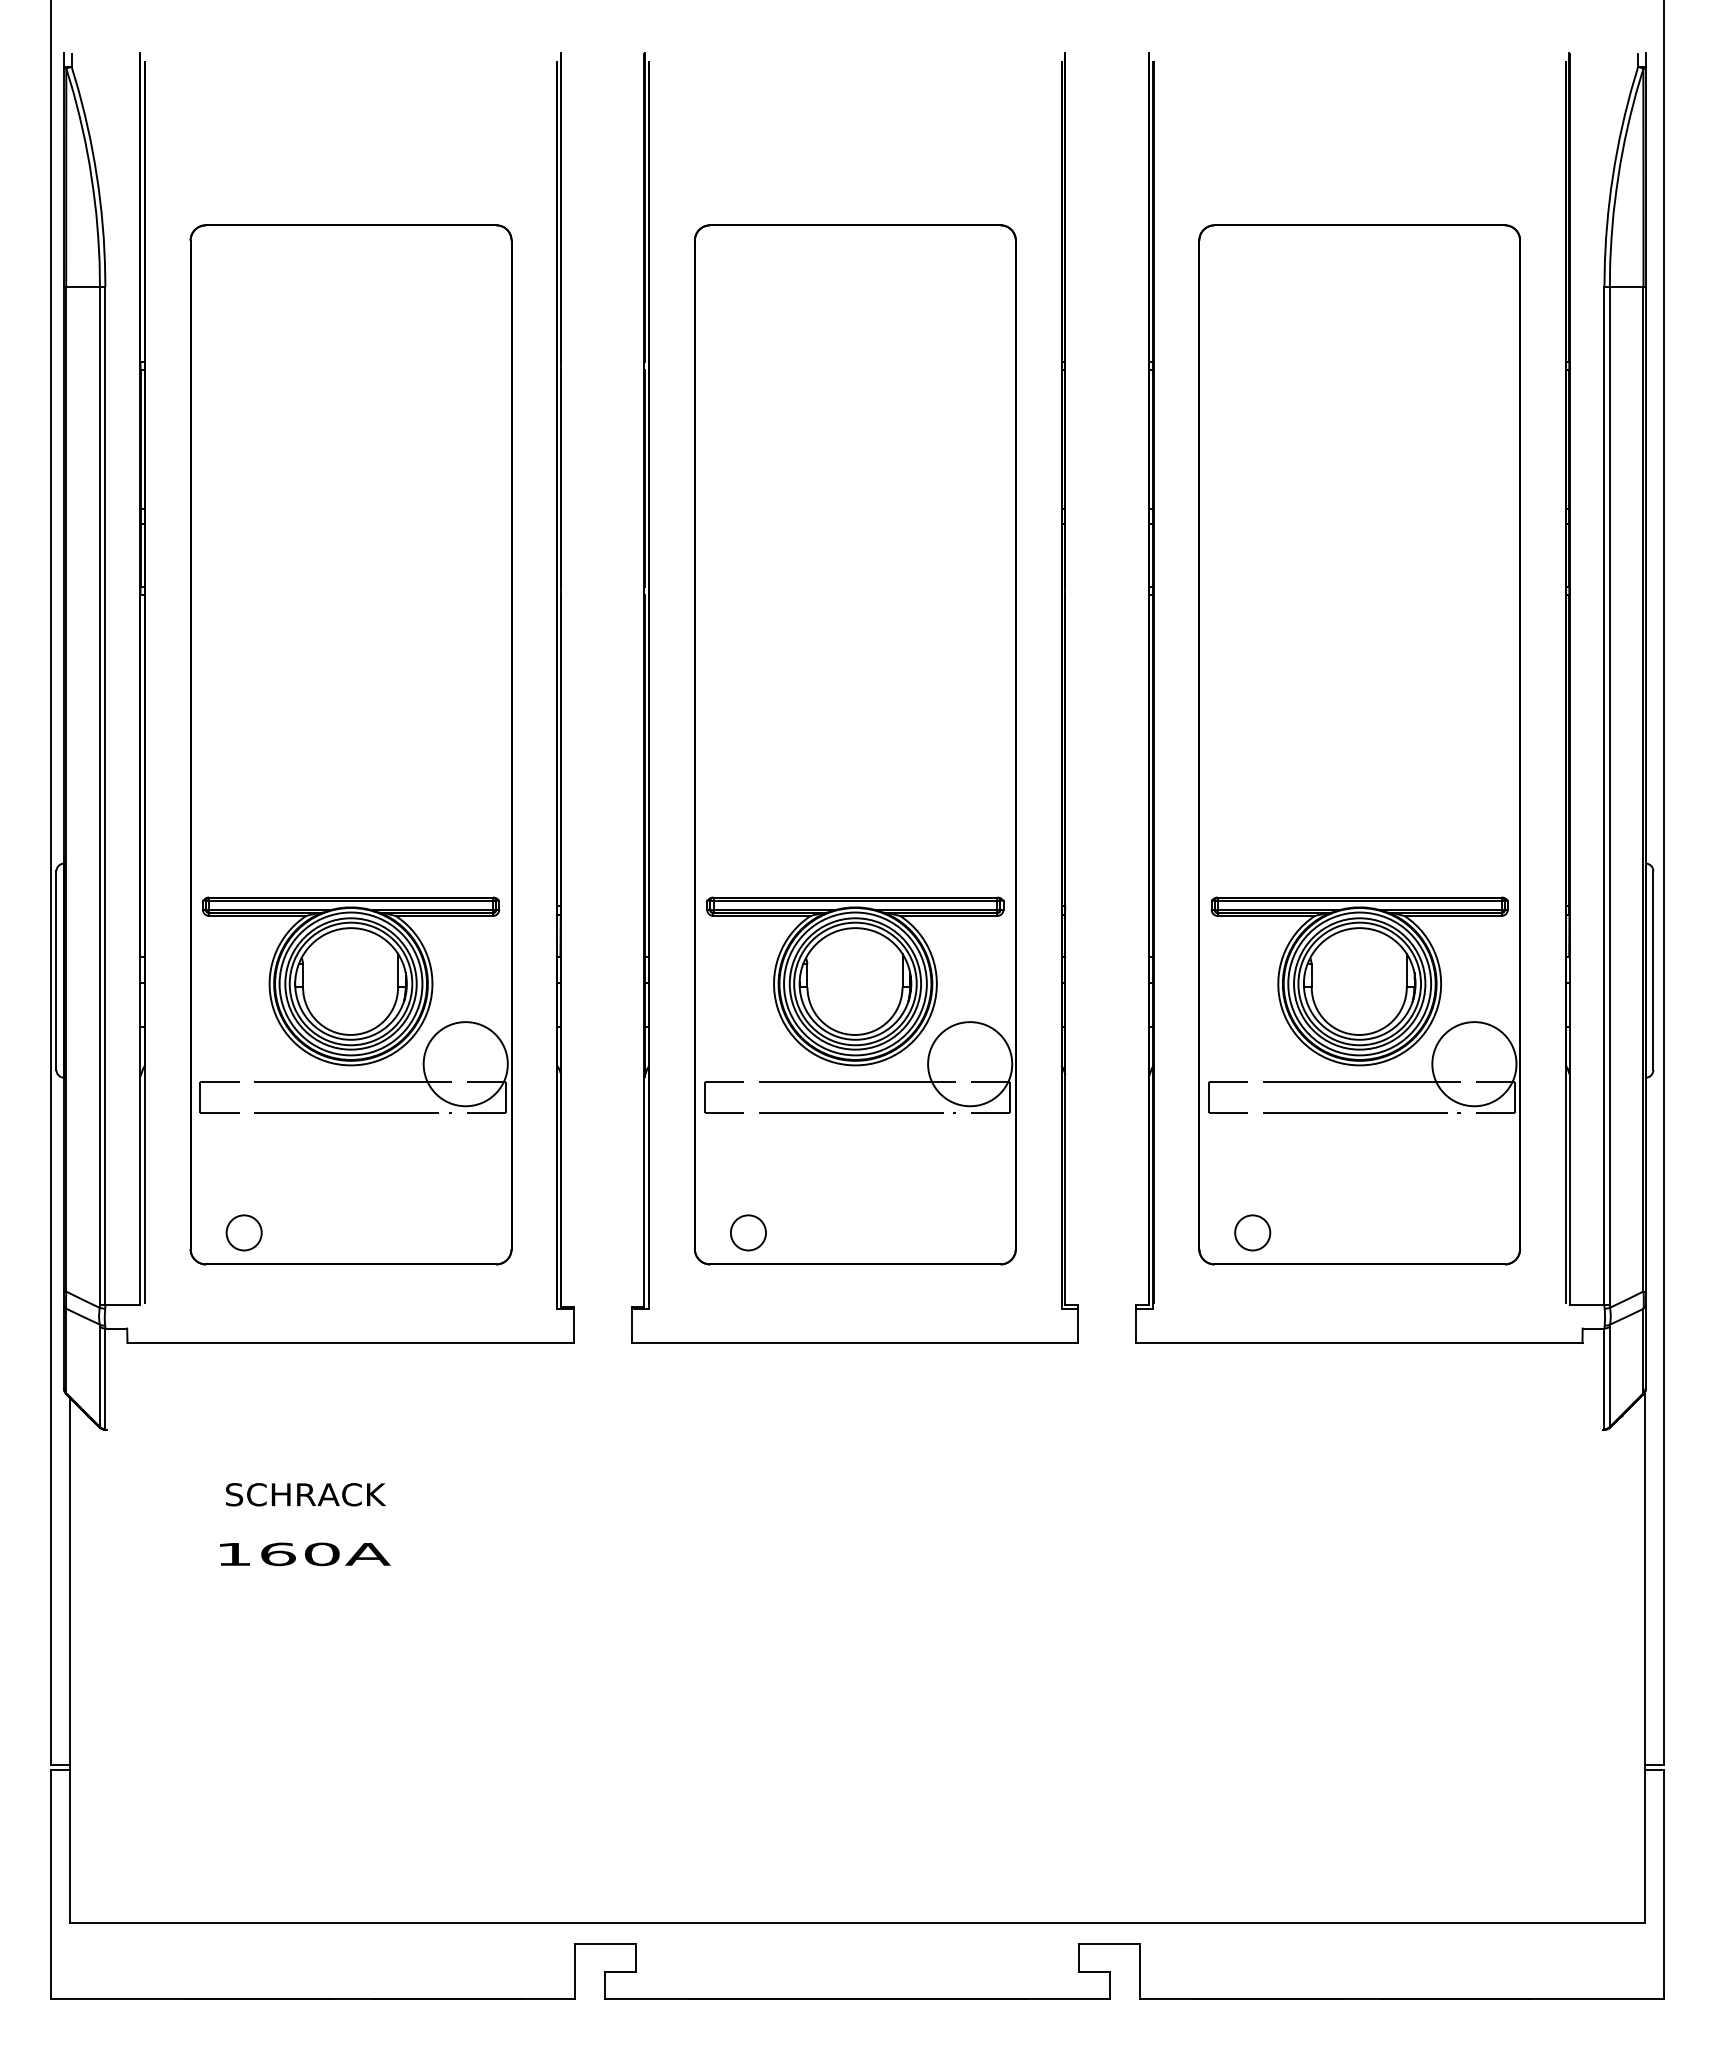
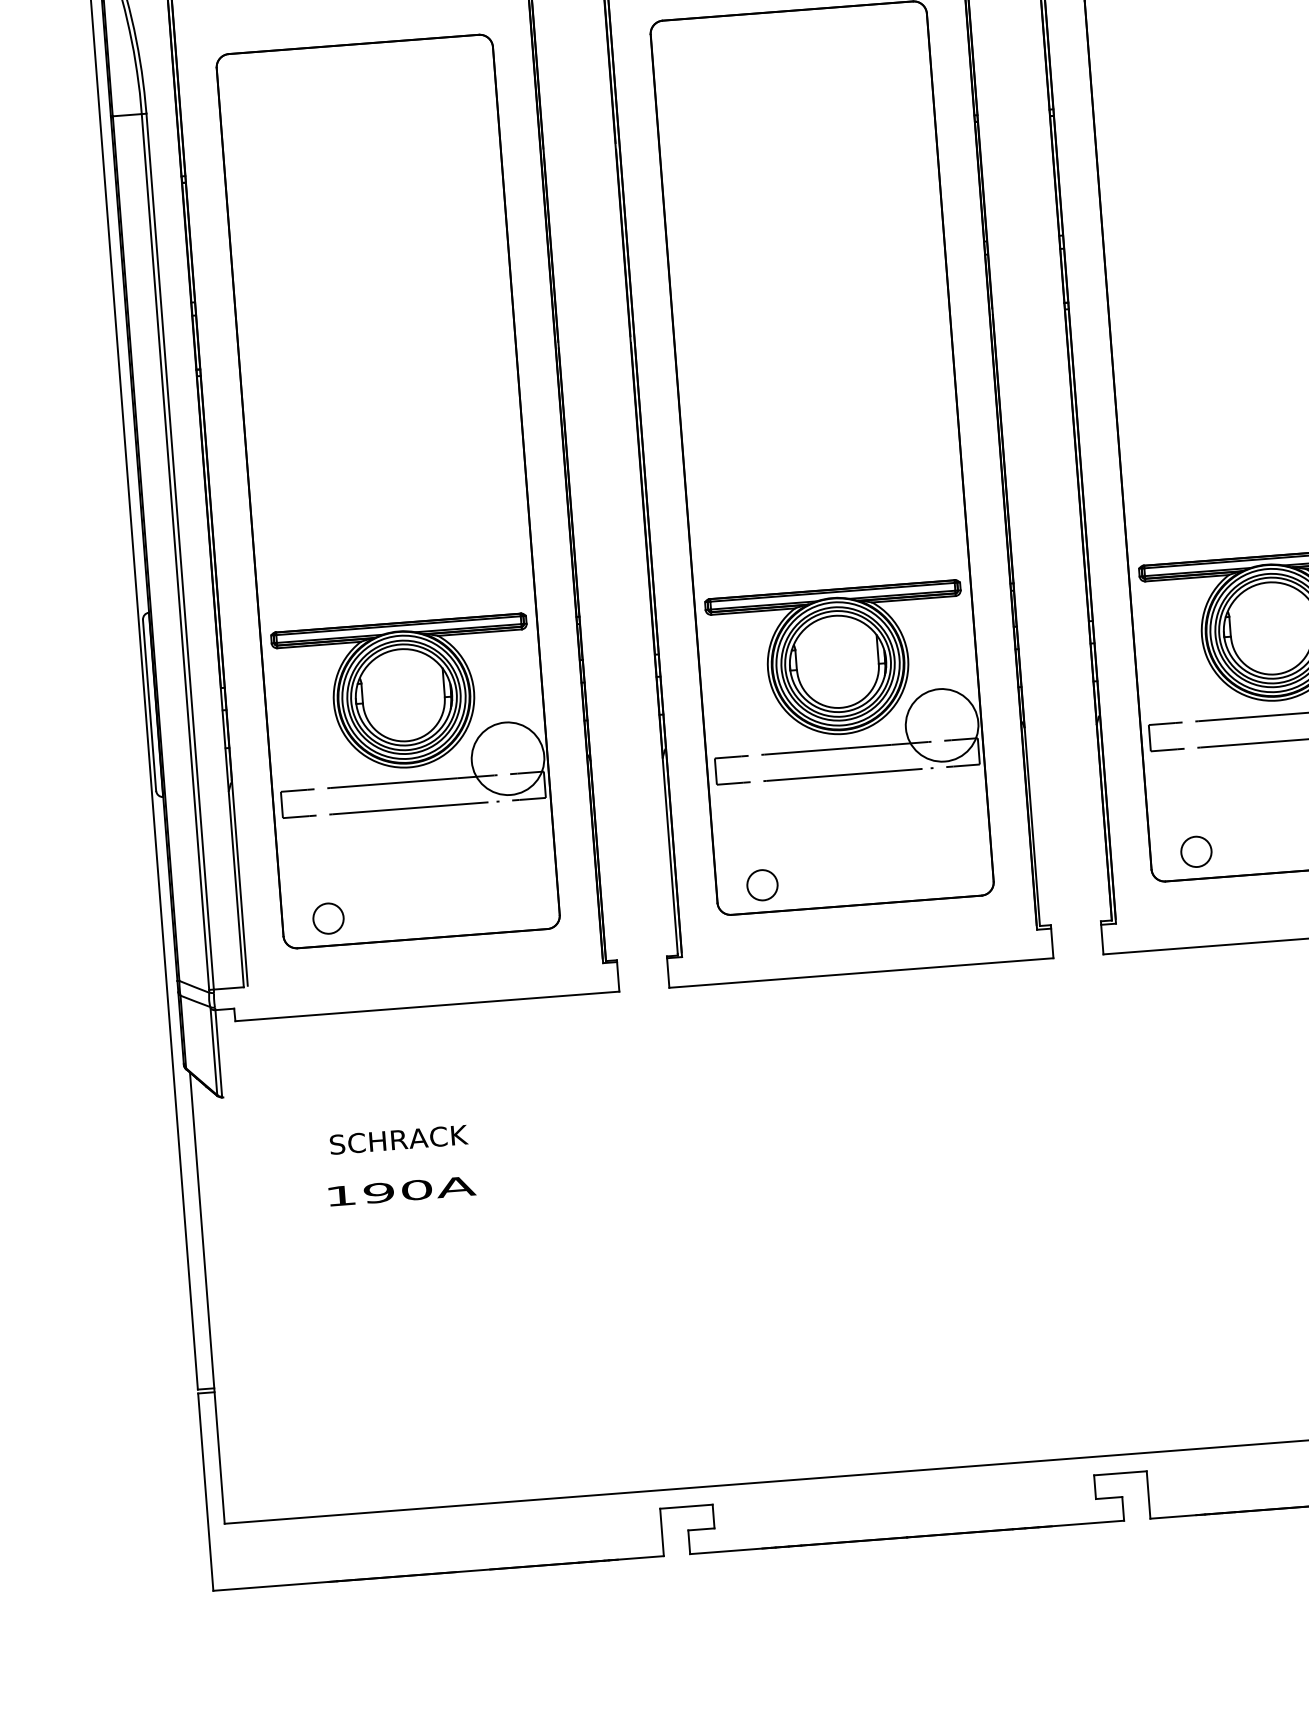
text: (277, 1554) -> (378, 1193), 160A -> 190A

